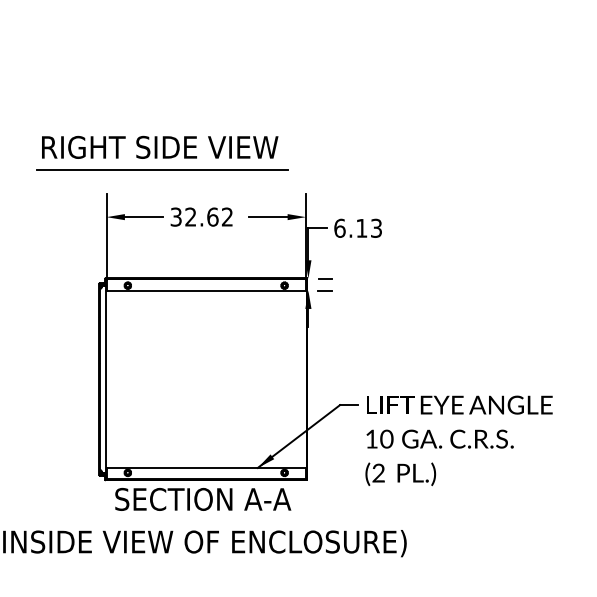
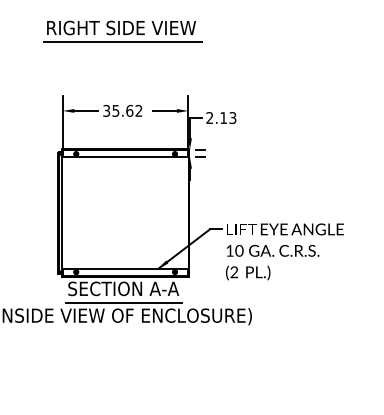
part: (161, 152) -> (122, 31), moved
text: (190, 216) -> (115, 110), 32.62 -> 35.62
text: (339, 227) -> (209, 117), 6.13 -> 2.13
line: (202, 521) -> (123, 302), added

